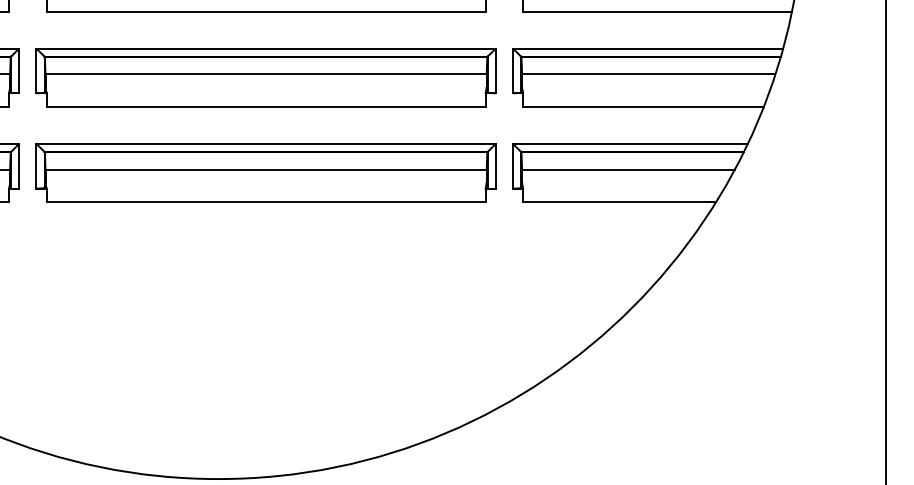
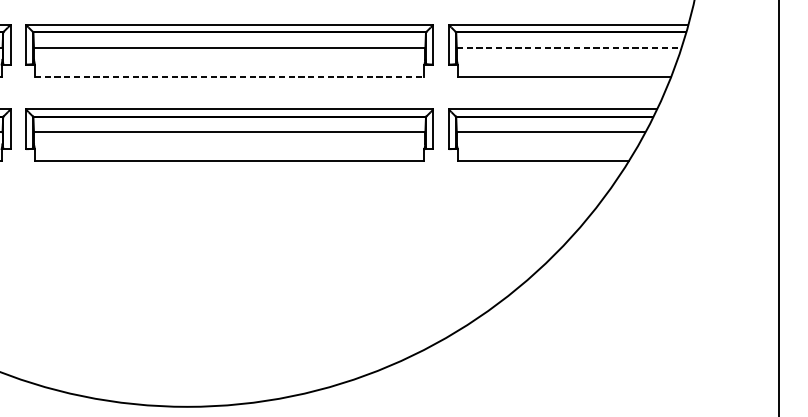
line: (648, 74) -> (568, 47), solid -> dashed
line: (266, 106) -> (230, 76), solid -> dashed

